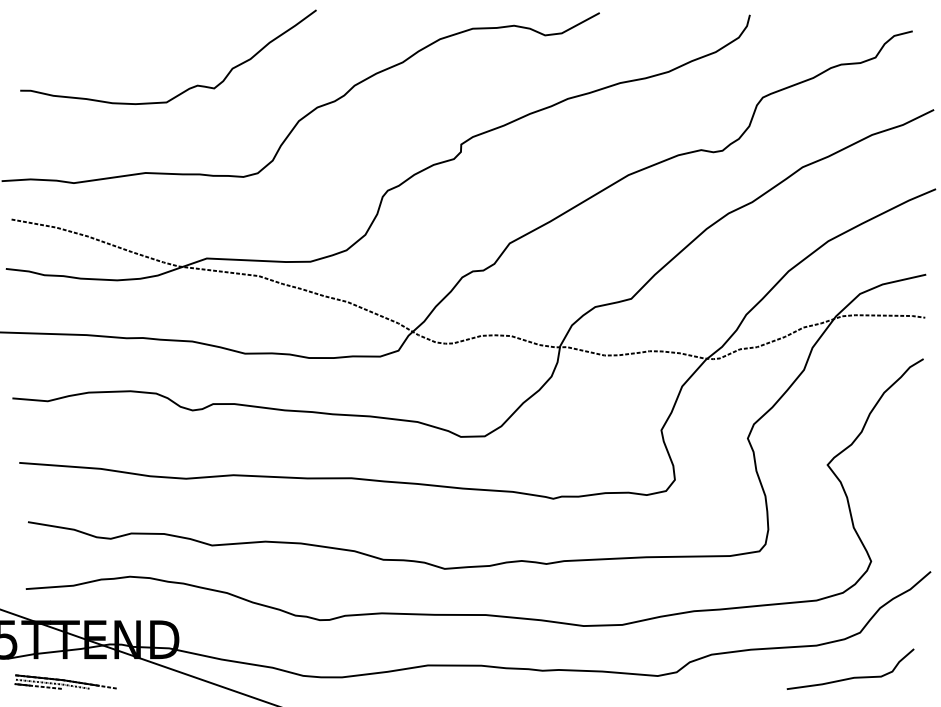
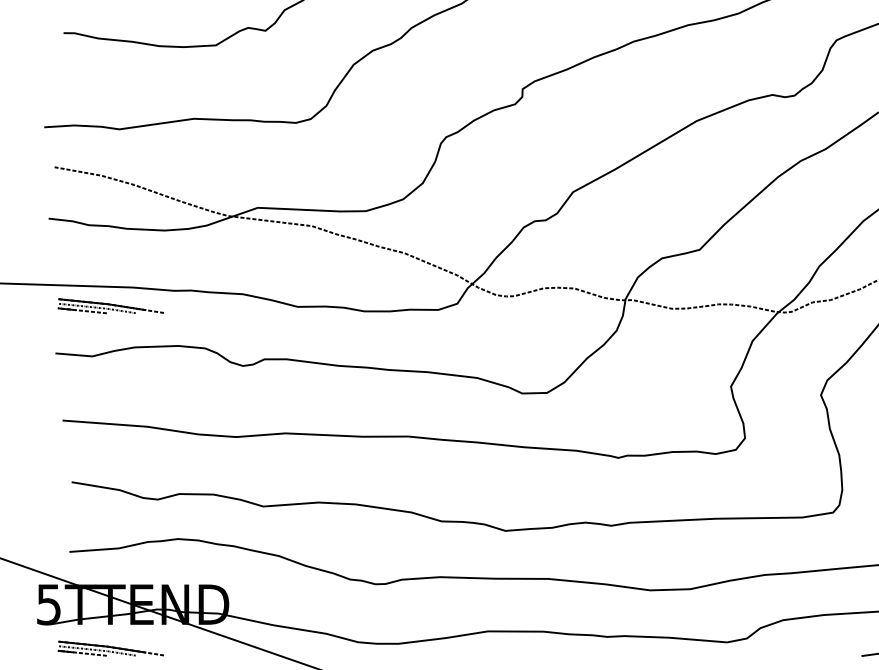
part: (65, 352) -> (110, 305), added

